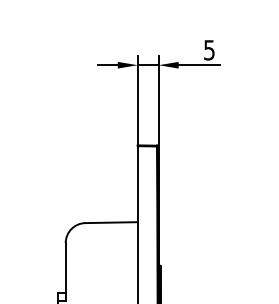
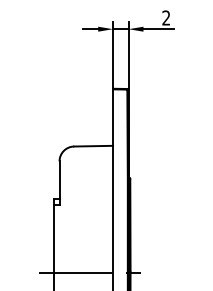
text: (209, 49) -> (166, 17), 5 -> 2

